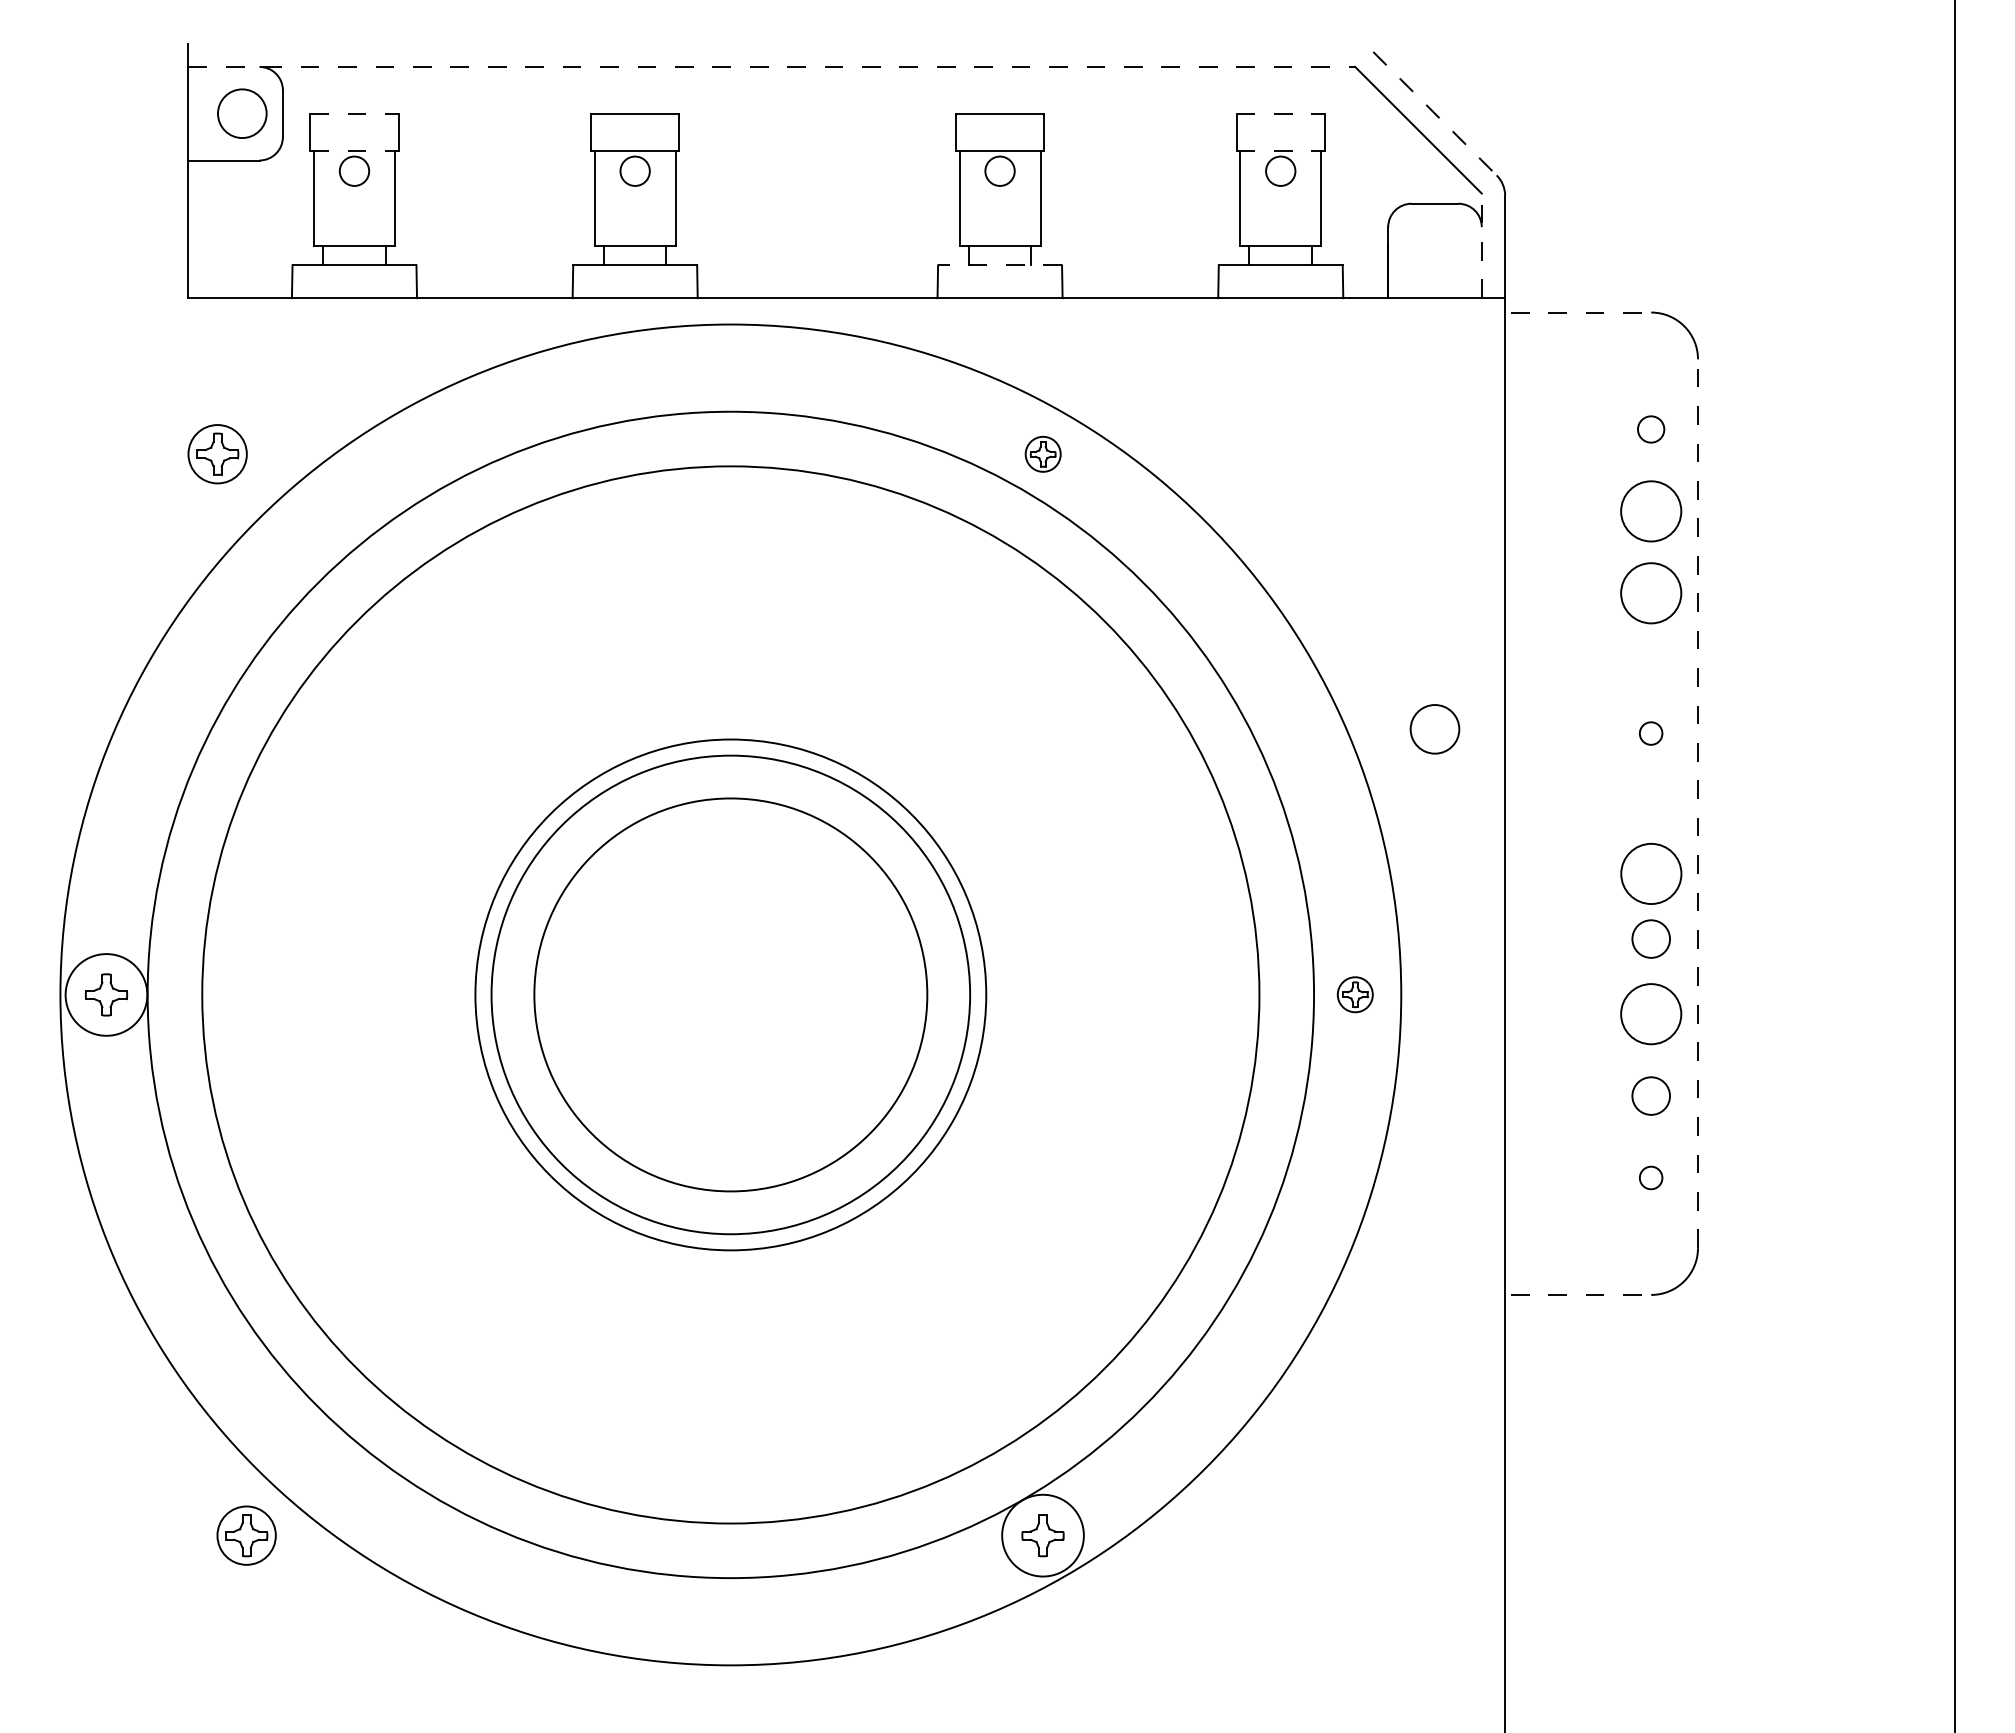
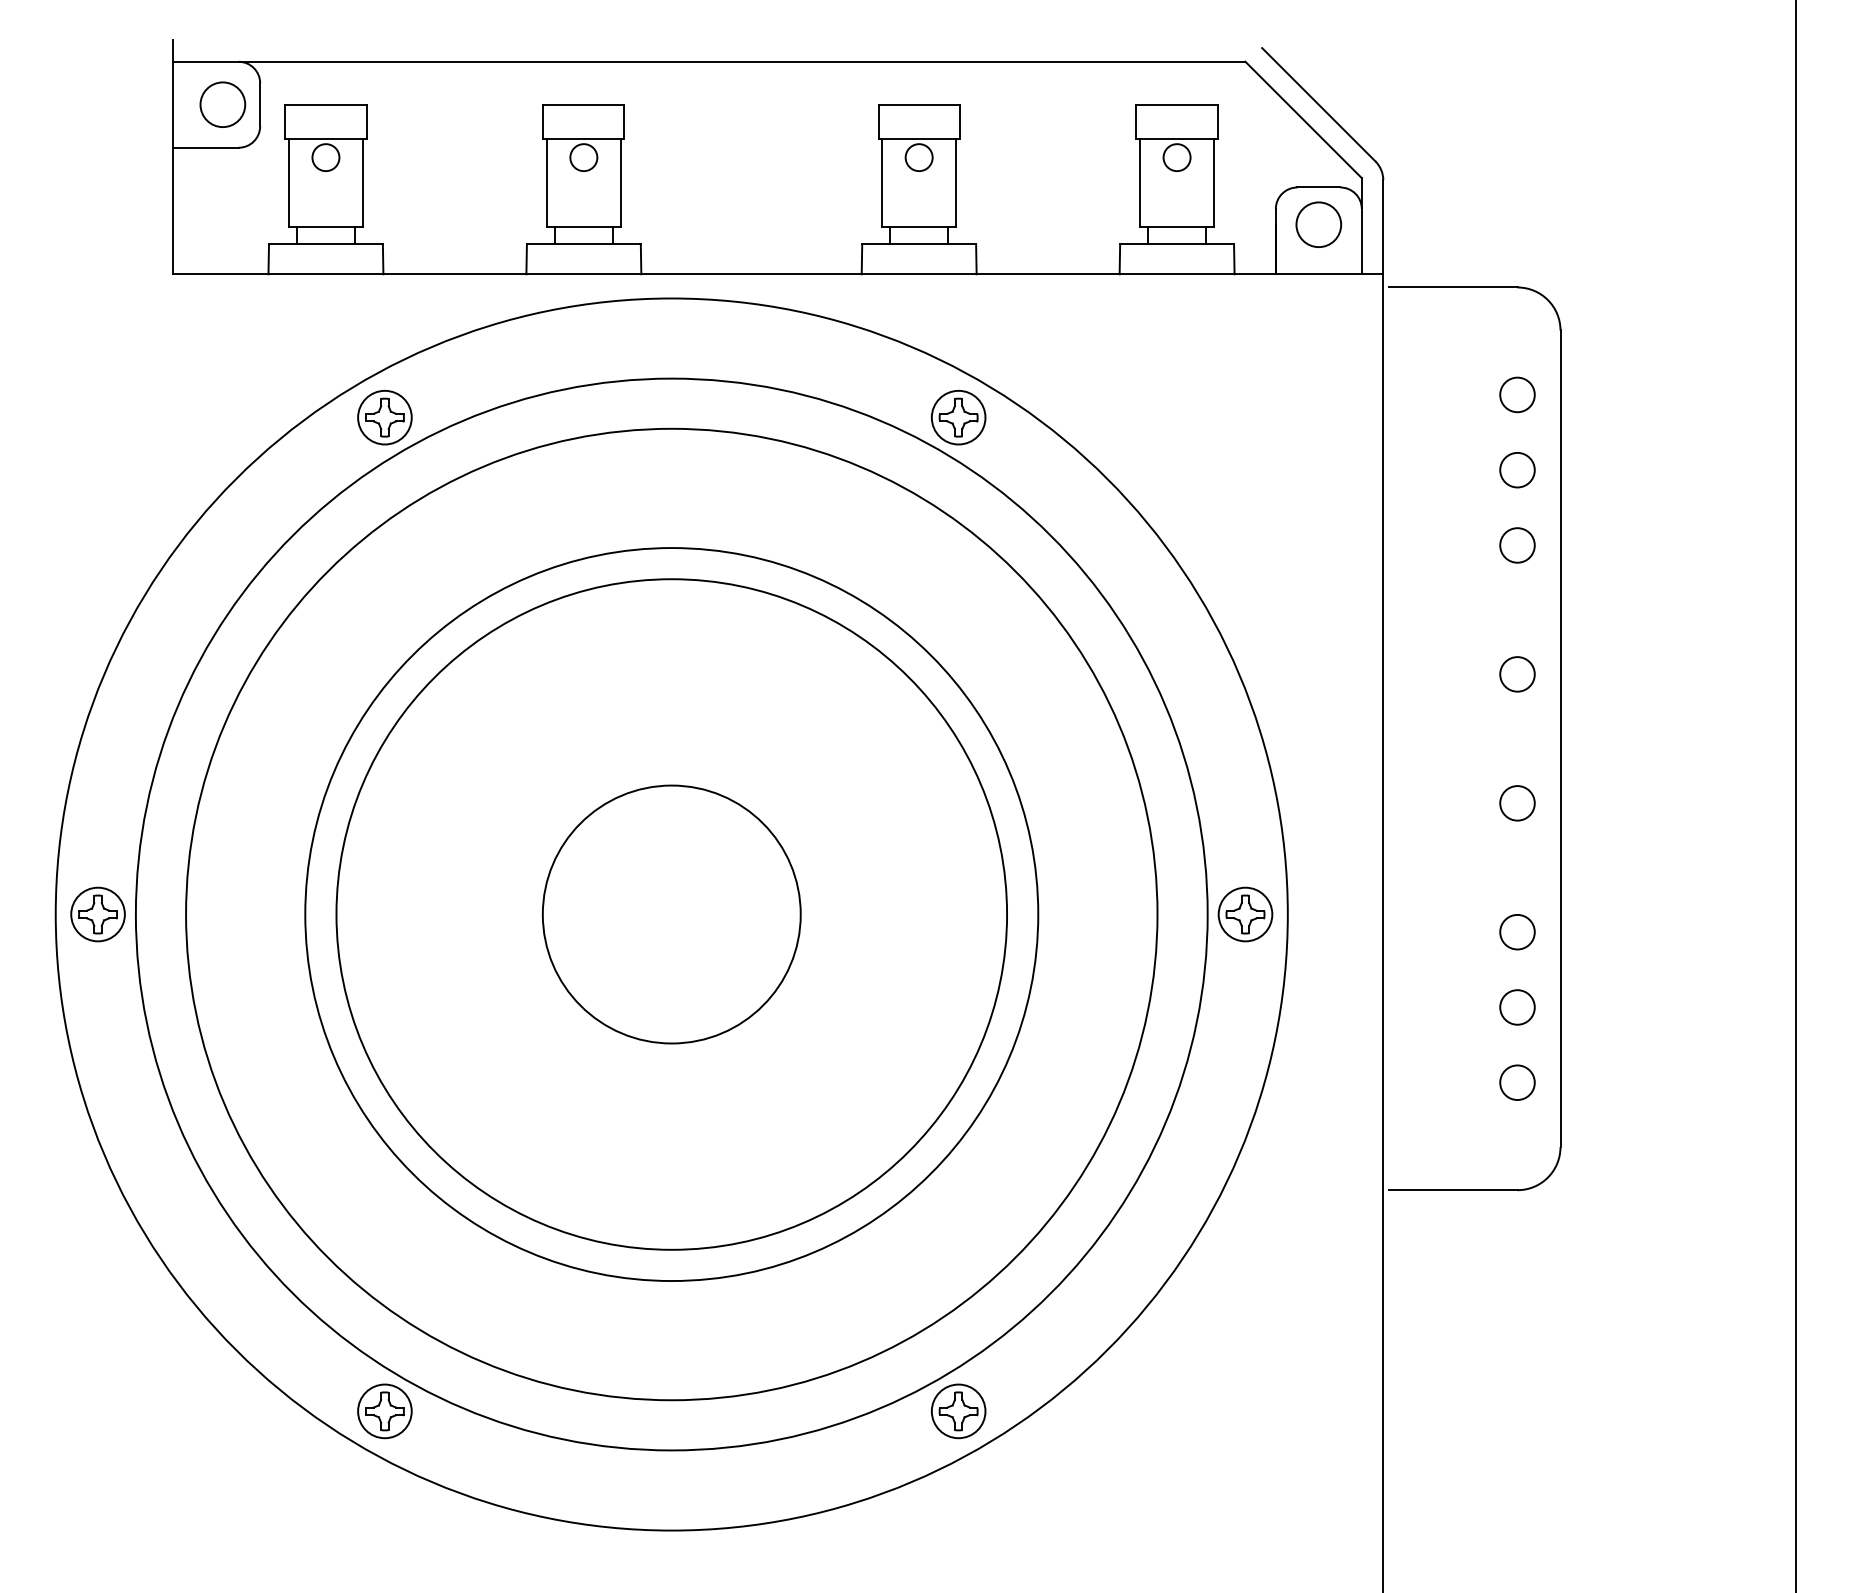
line: (772, 66) -> (710, 61), dashed -> solid
line: (354, 113) -> (325, 104), dashed -> solid
line: (1281, 113) -> (1177, 104), dashed -> solid
line: (1435, 114) -> (1319, 105), dashed -> solid
line: (354, 150) -> (325, 138), dashed -> solid
line: (1281, 150) -> (1177, 138), dashed -> solid
line: (1481, 245) -> (1361, 225), dashed -> solid
line: (1000, 265) -> (919, 244), dashed -> solid
line: (1581, 312) -> (1453, 287), dashed -> solid
circle: (1650, 429) -> (1516, 394), size x1.43
part: (217, 454) -> (384, 417), moved
part: (1043, 454) -> (959, 417), size x1.67
circle: (1651, 511) -> (1517, 470), size x0.62
circle: (1651, 593) -> (1517, 545), size x0.62
circle: (1434, 729) -> (1318, 224), moved
circle: (1650, 733) -> (1516, 674), size x1.67
line: (1698, 803) -> (1560, 738), dashed -> solid
circle: (1650, 873) -> (1516, 802), size x0.62
circle: (1650, 938) -> (1516, 862), removed
circle: (106, 994) -> (98, 914), size x0.71
circle: (730, 994) -> (671, 914), size x0.71
circle: (730, 994) -> (671, 914), size x1.43
circle: (730, 994) -> (671, 914), size x1.67
part: (1355, 994) -> (1245, 914), size x1.67
circle: (1651, 1013) -> (1517, 931), size x0.62
circle: (1650, 1177) -> (1516, 1082), size x1.67
line: (1581, 1294) -> (1453, 1189), dashed -> solid
part: (246, 1535) -> (384, 1411), moved
circle: (1042, 1535) -> (958, 1411), size x0.71

